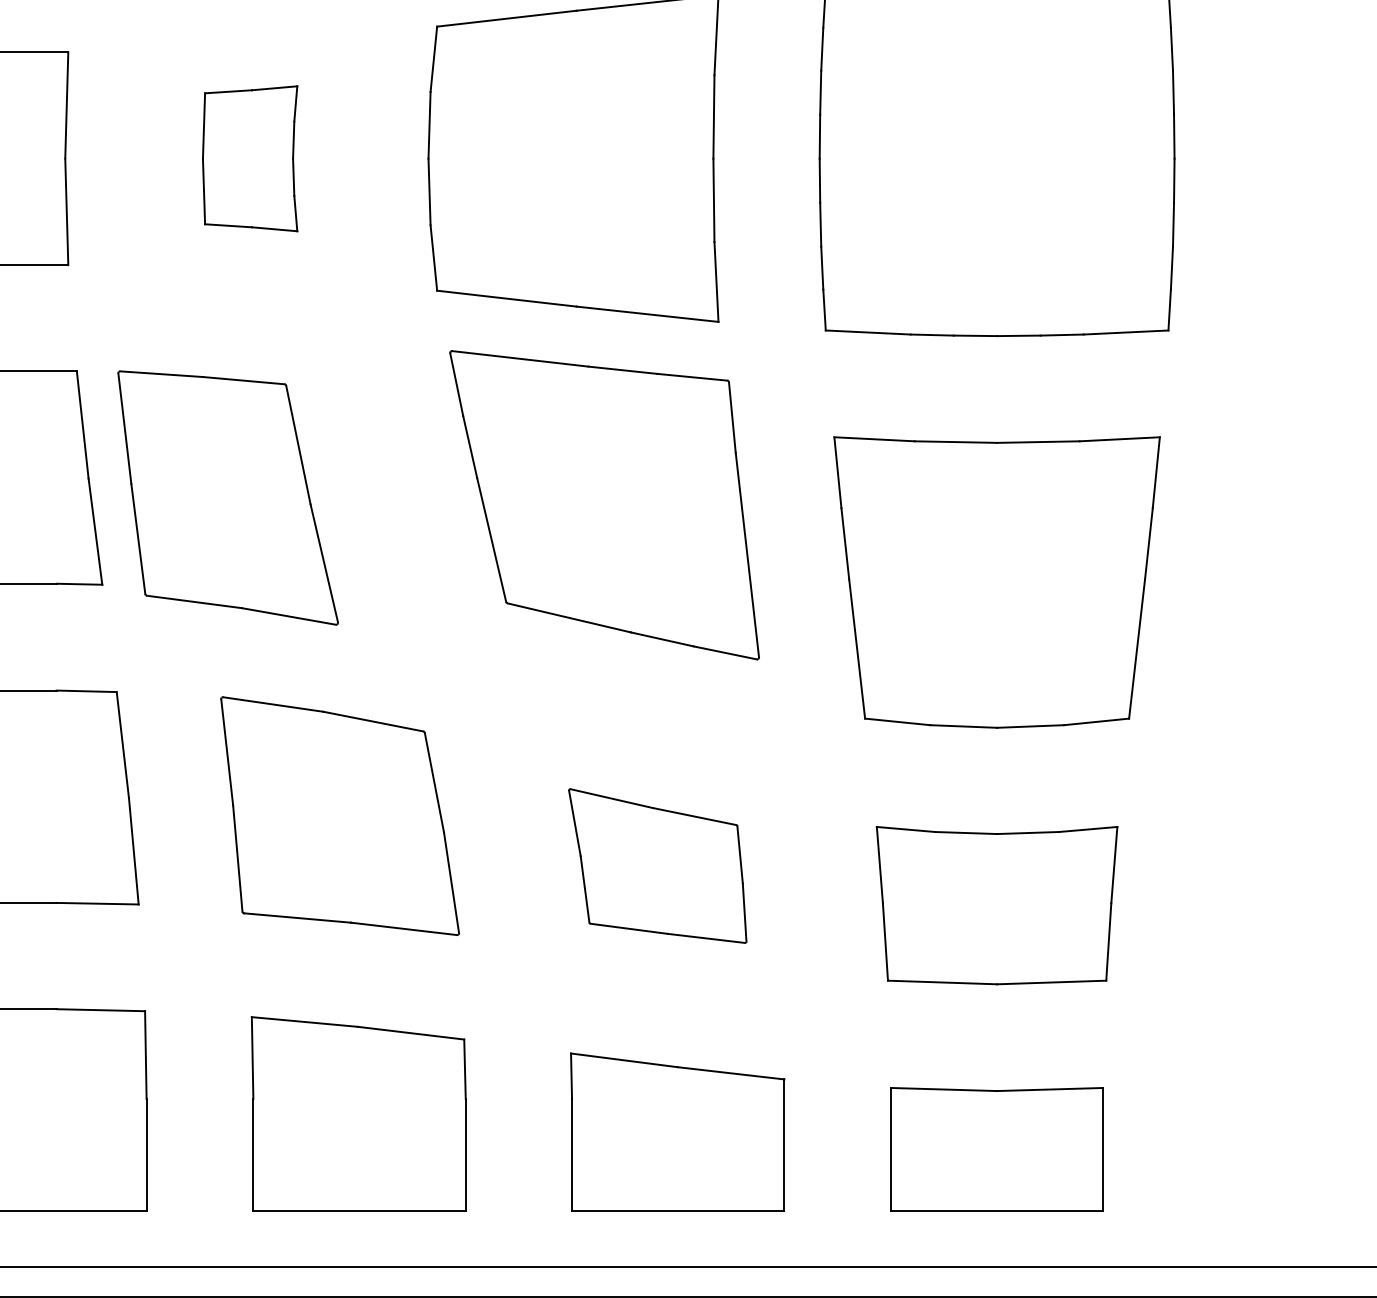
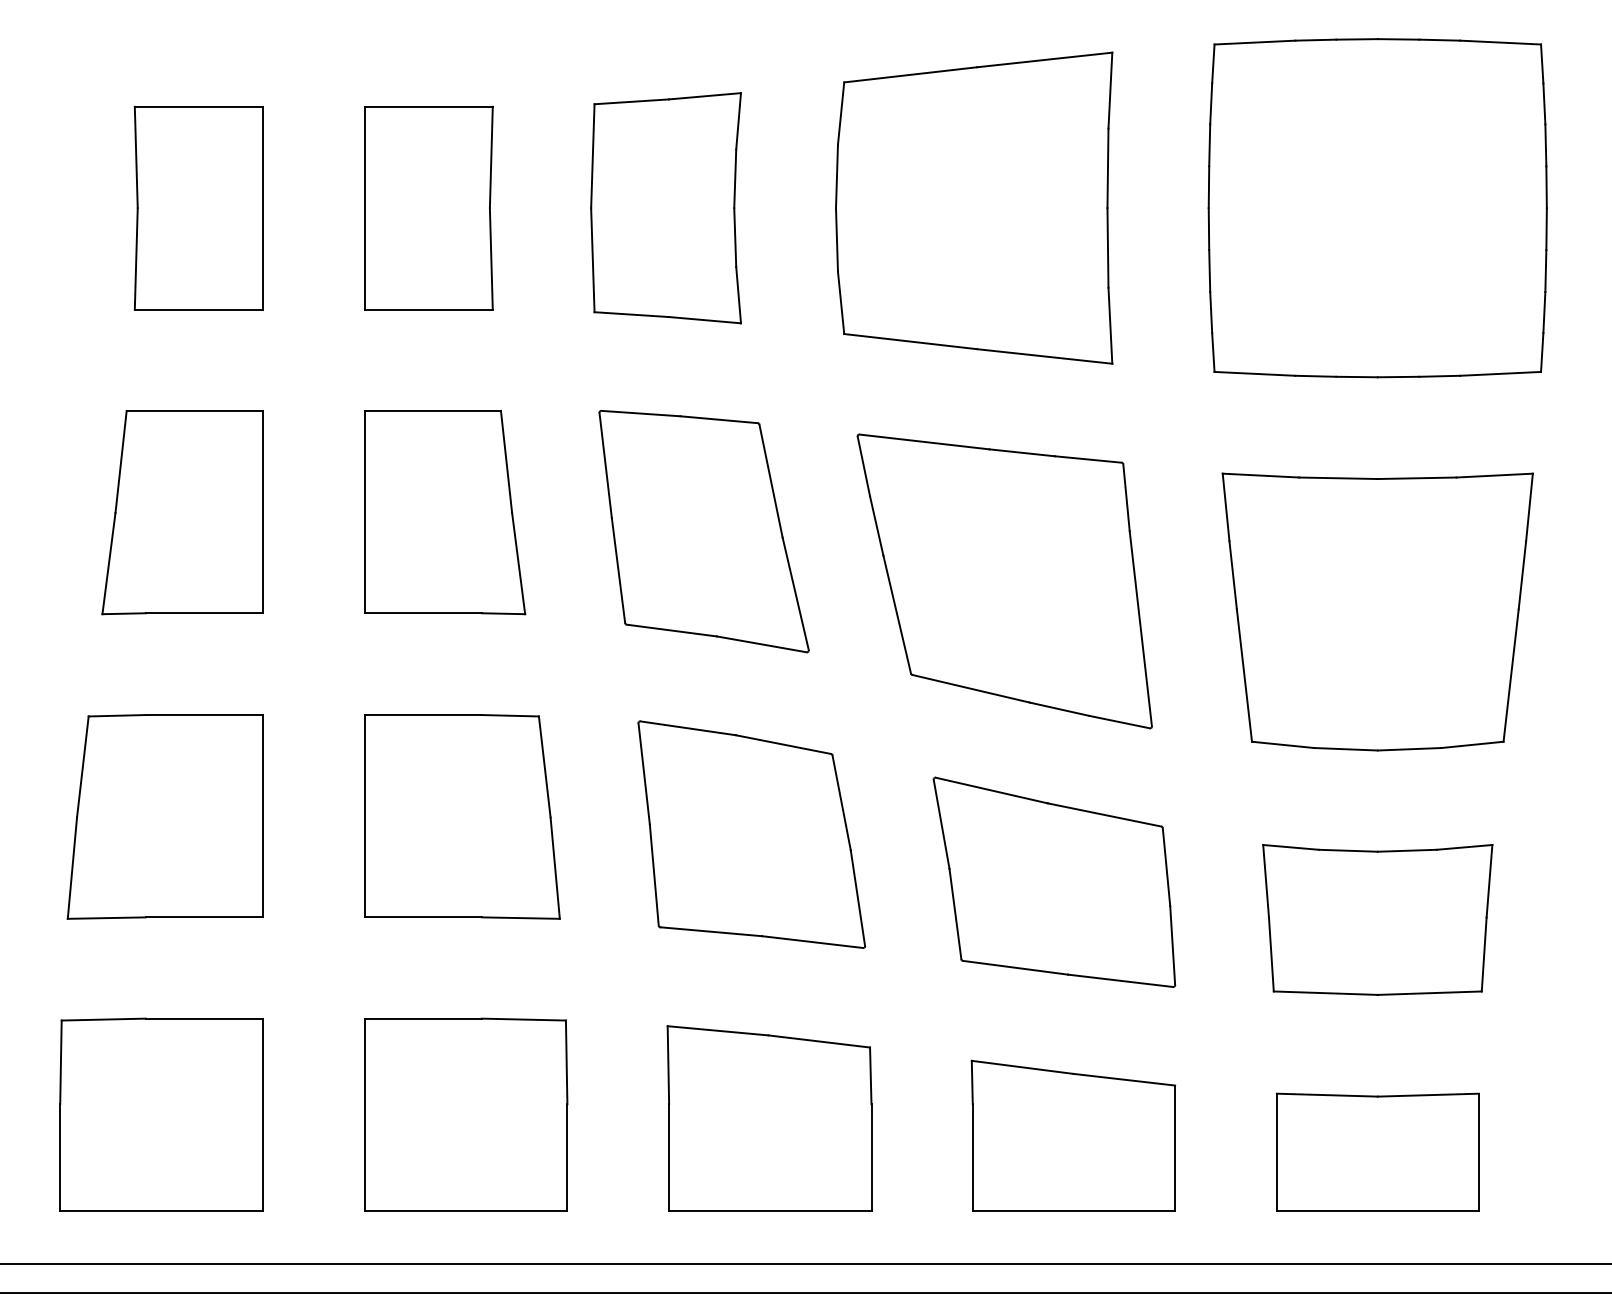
part: (249, 158) -> (665, 208), size x1.67
part: (227, 497) -> (703, 531), moved
part: (604, 505) -> (1004, 581), moved
part: (657, 865) -> (1054, 881), size x1.43

